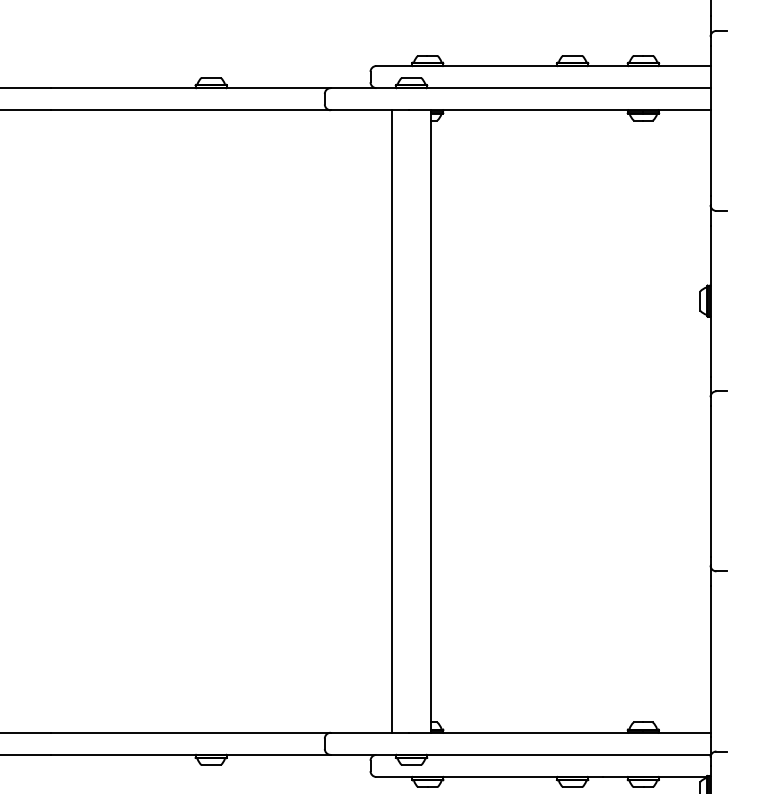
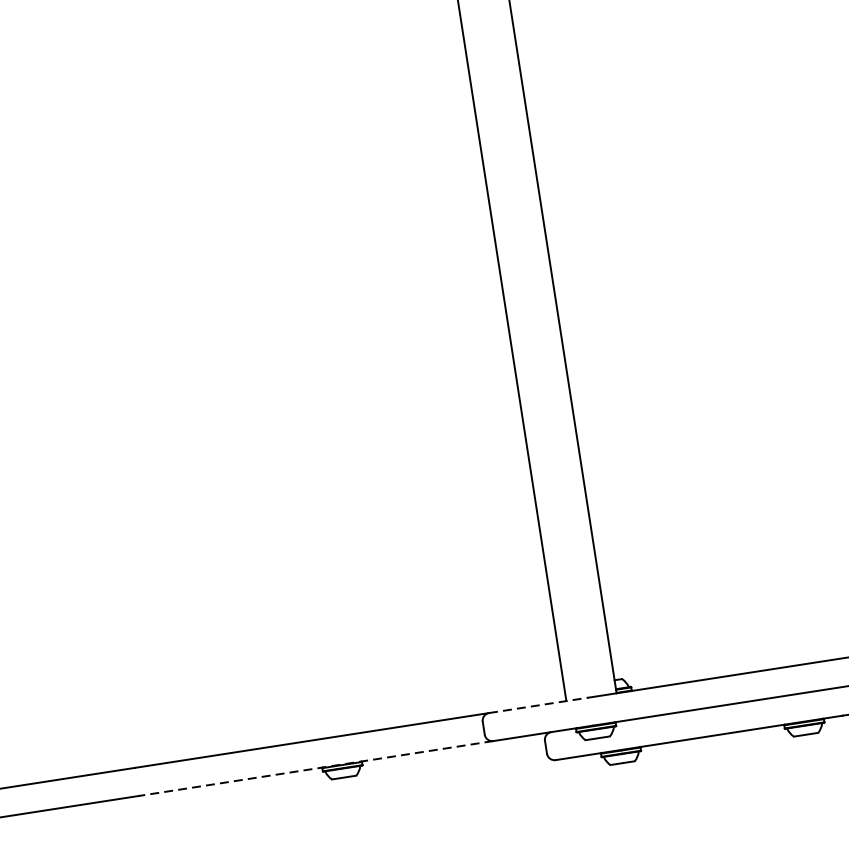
line: (370, 732) -> (539, 704), solid -> dashed
line: (190, 754) -> (315, 768), solid -> dashed

